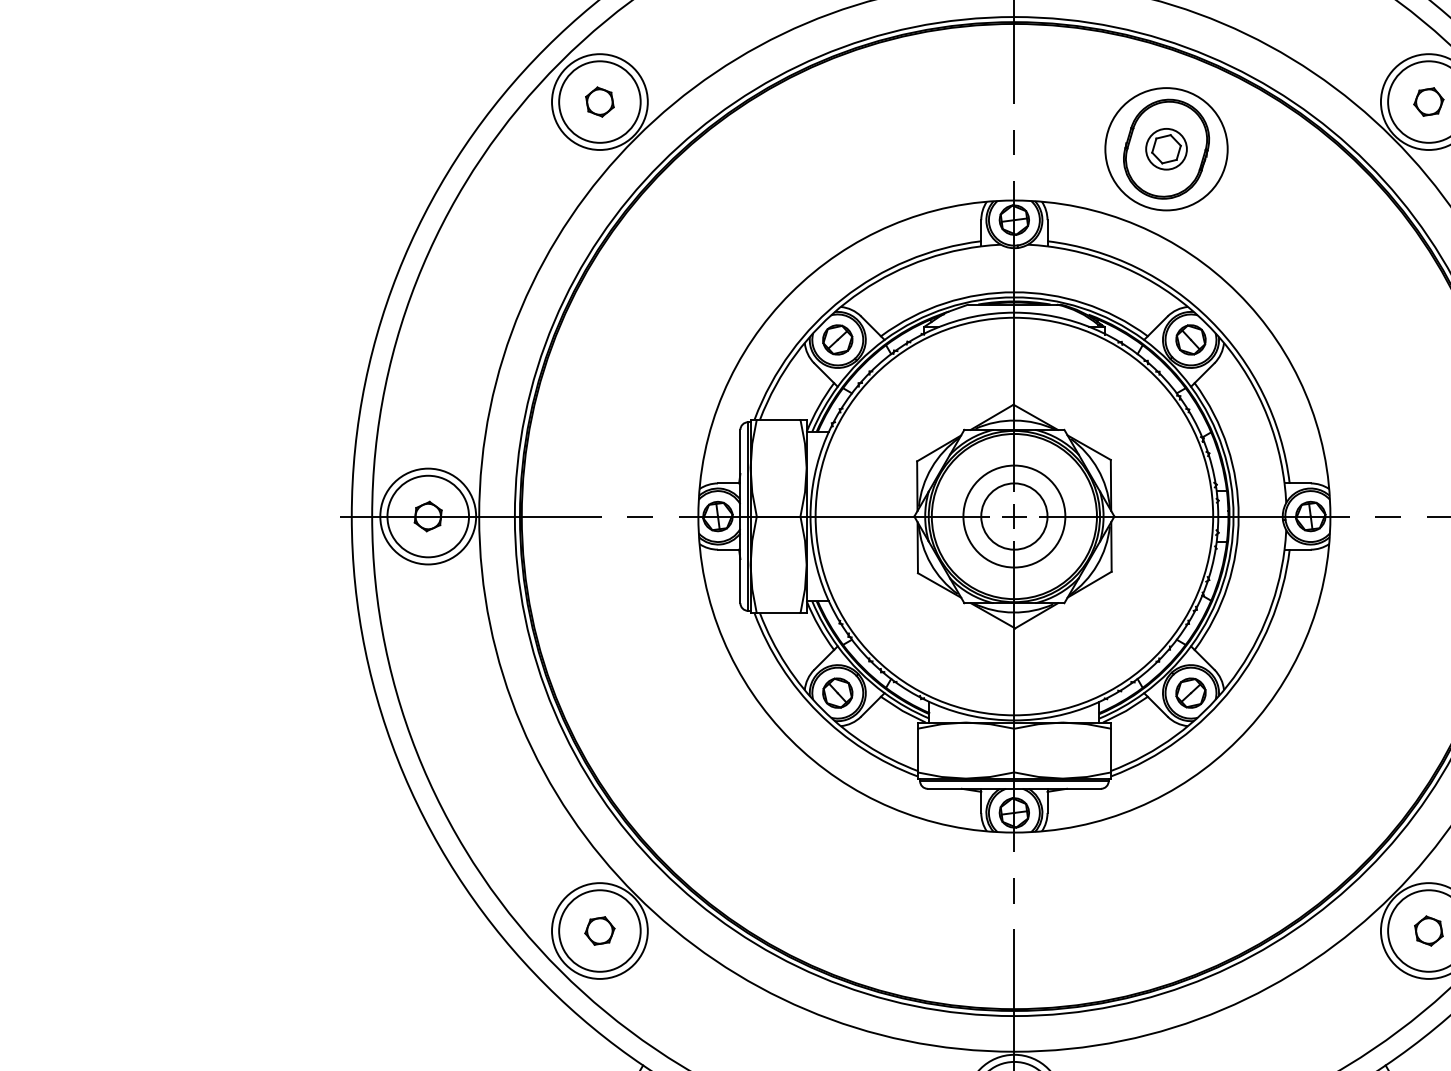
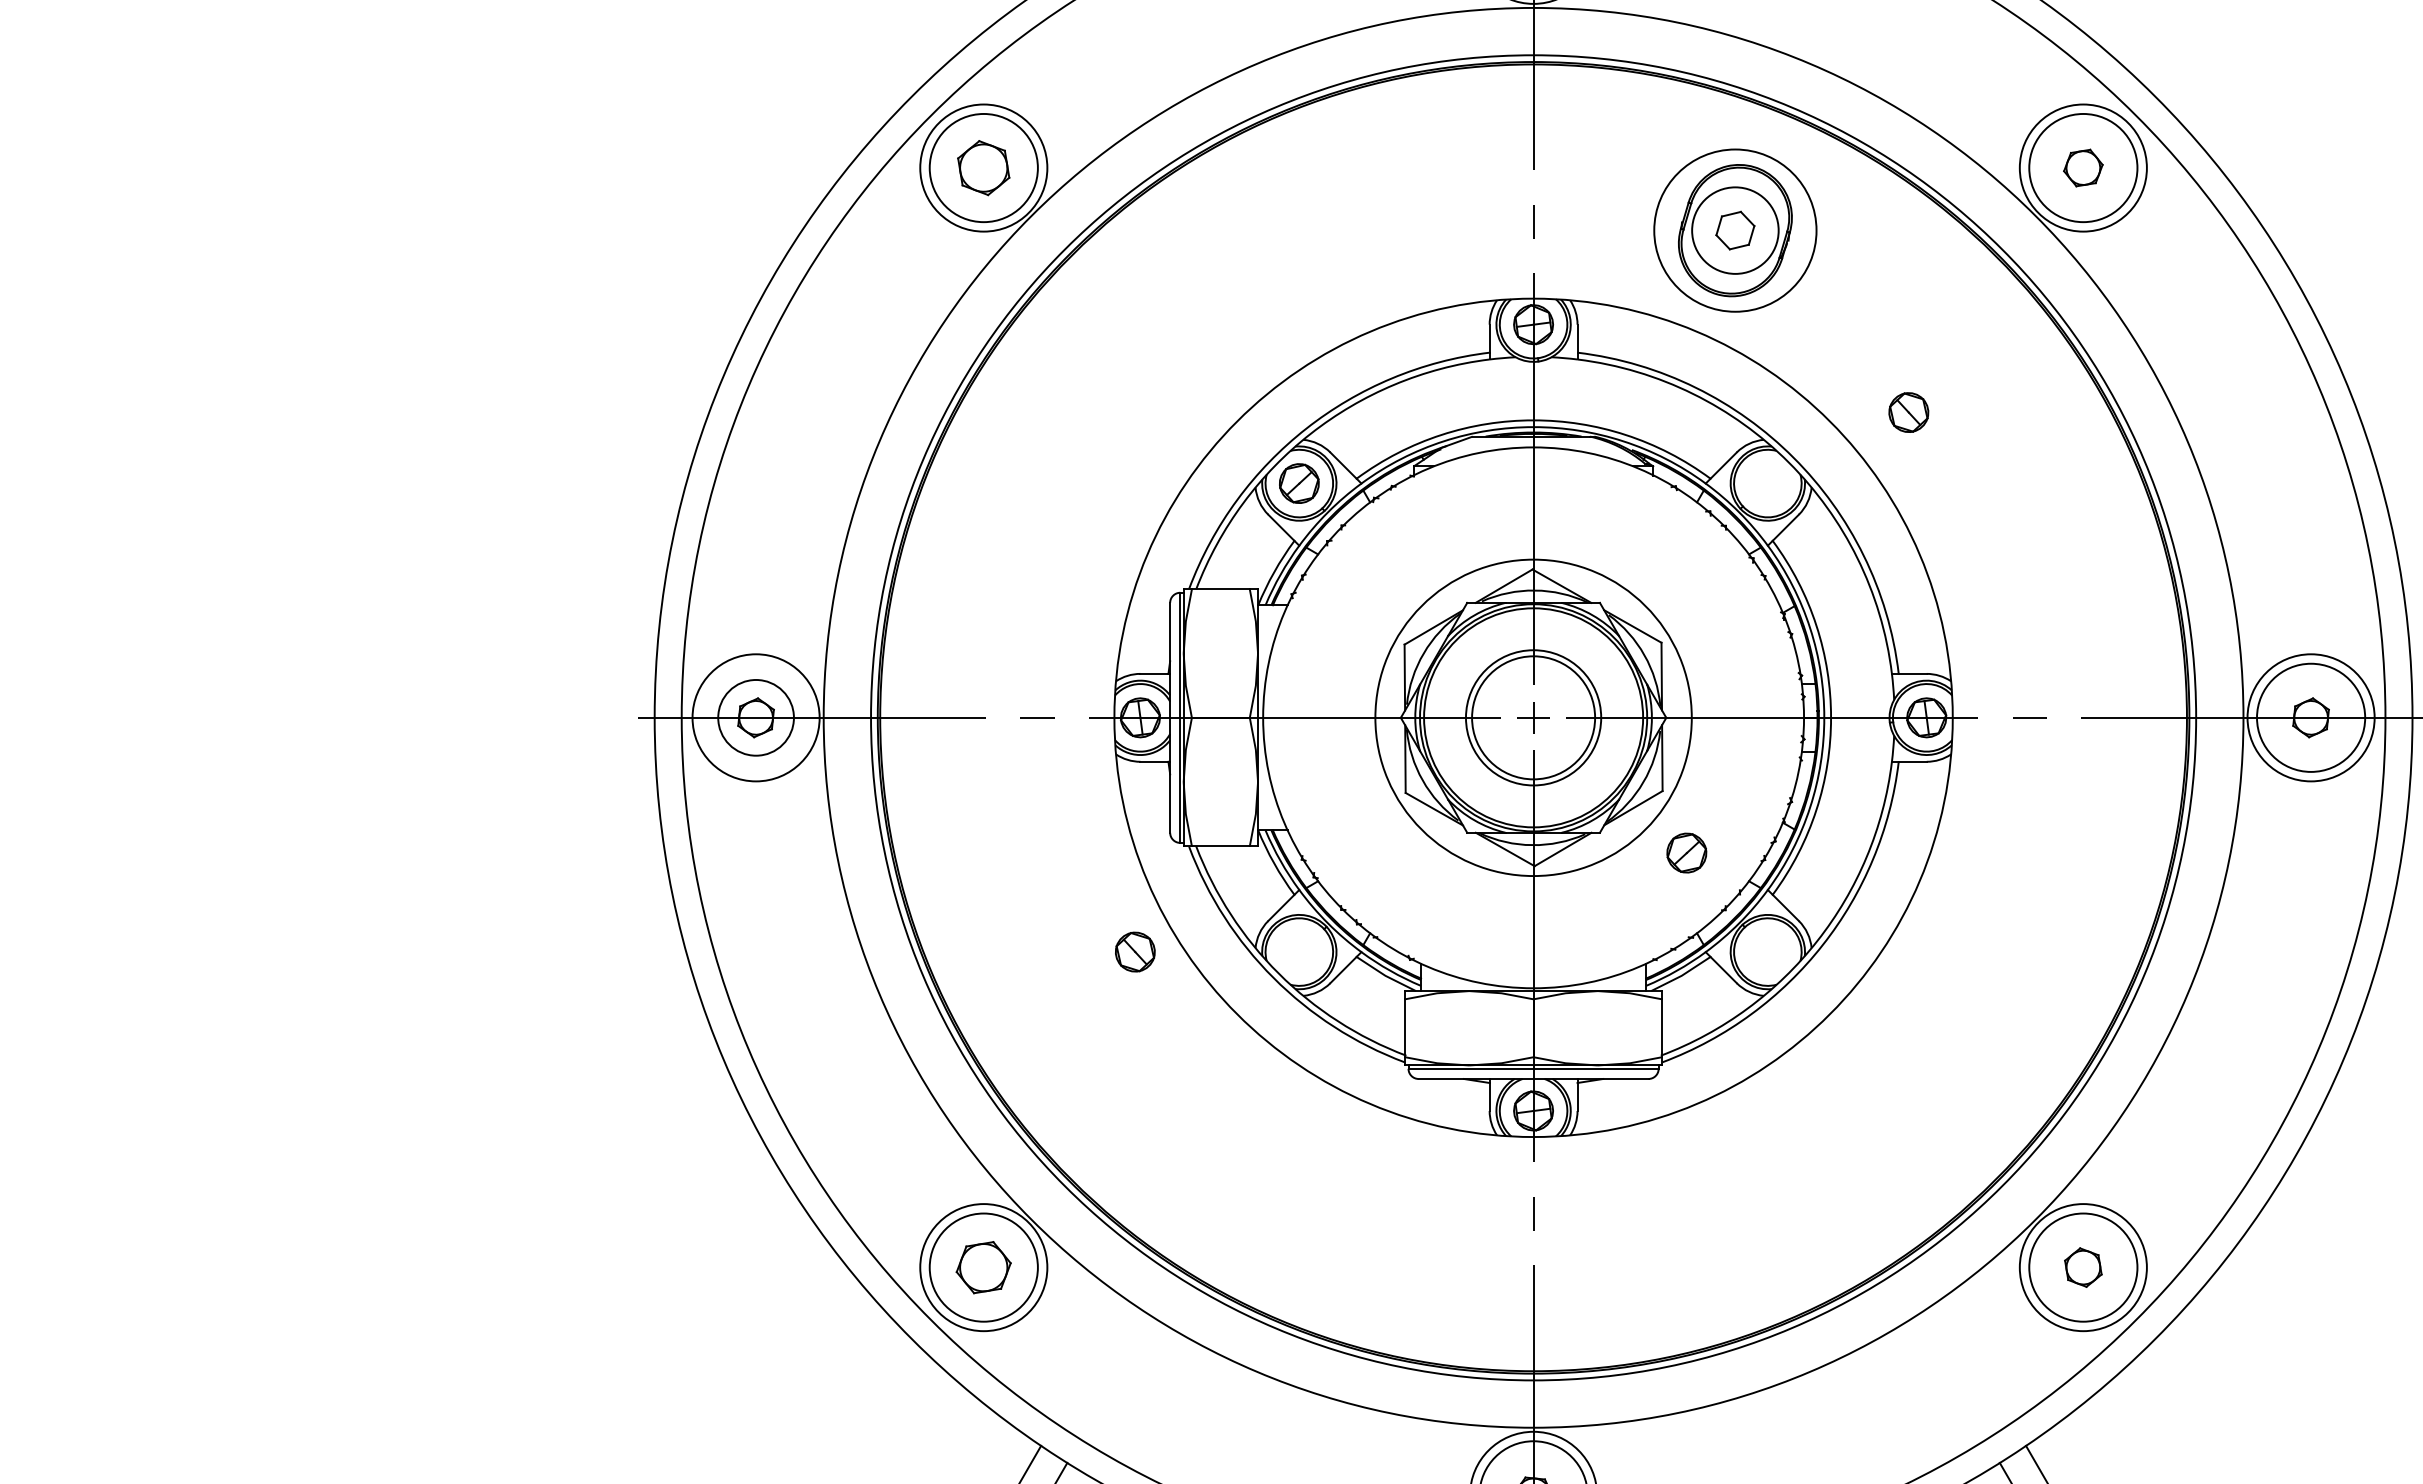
part: (599, 101) -> (983, 167), size x1.4
circle: (1166, 149) -> (1735, 230), size x1.6
part: (1190, 339) -> (1908, 412), moved
circle: (428, 516) -> (756, 717), size x0.7
circle: (1014, 516) -> (1533, 717), size x0.6
circle: (1014, 516) -> (1533, 717), size x1.4
part: (837, 692) -> (1135, 951), moved
part: (1190, 692) -> (1686, 852), moved
part: (599, 930) -> (983, 1267), size x1.4

